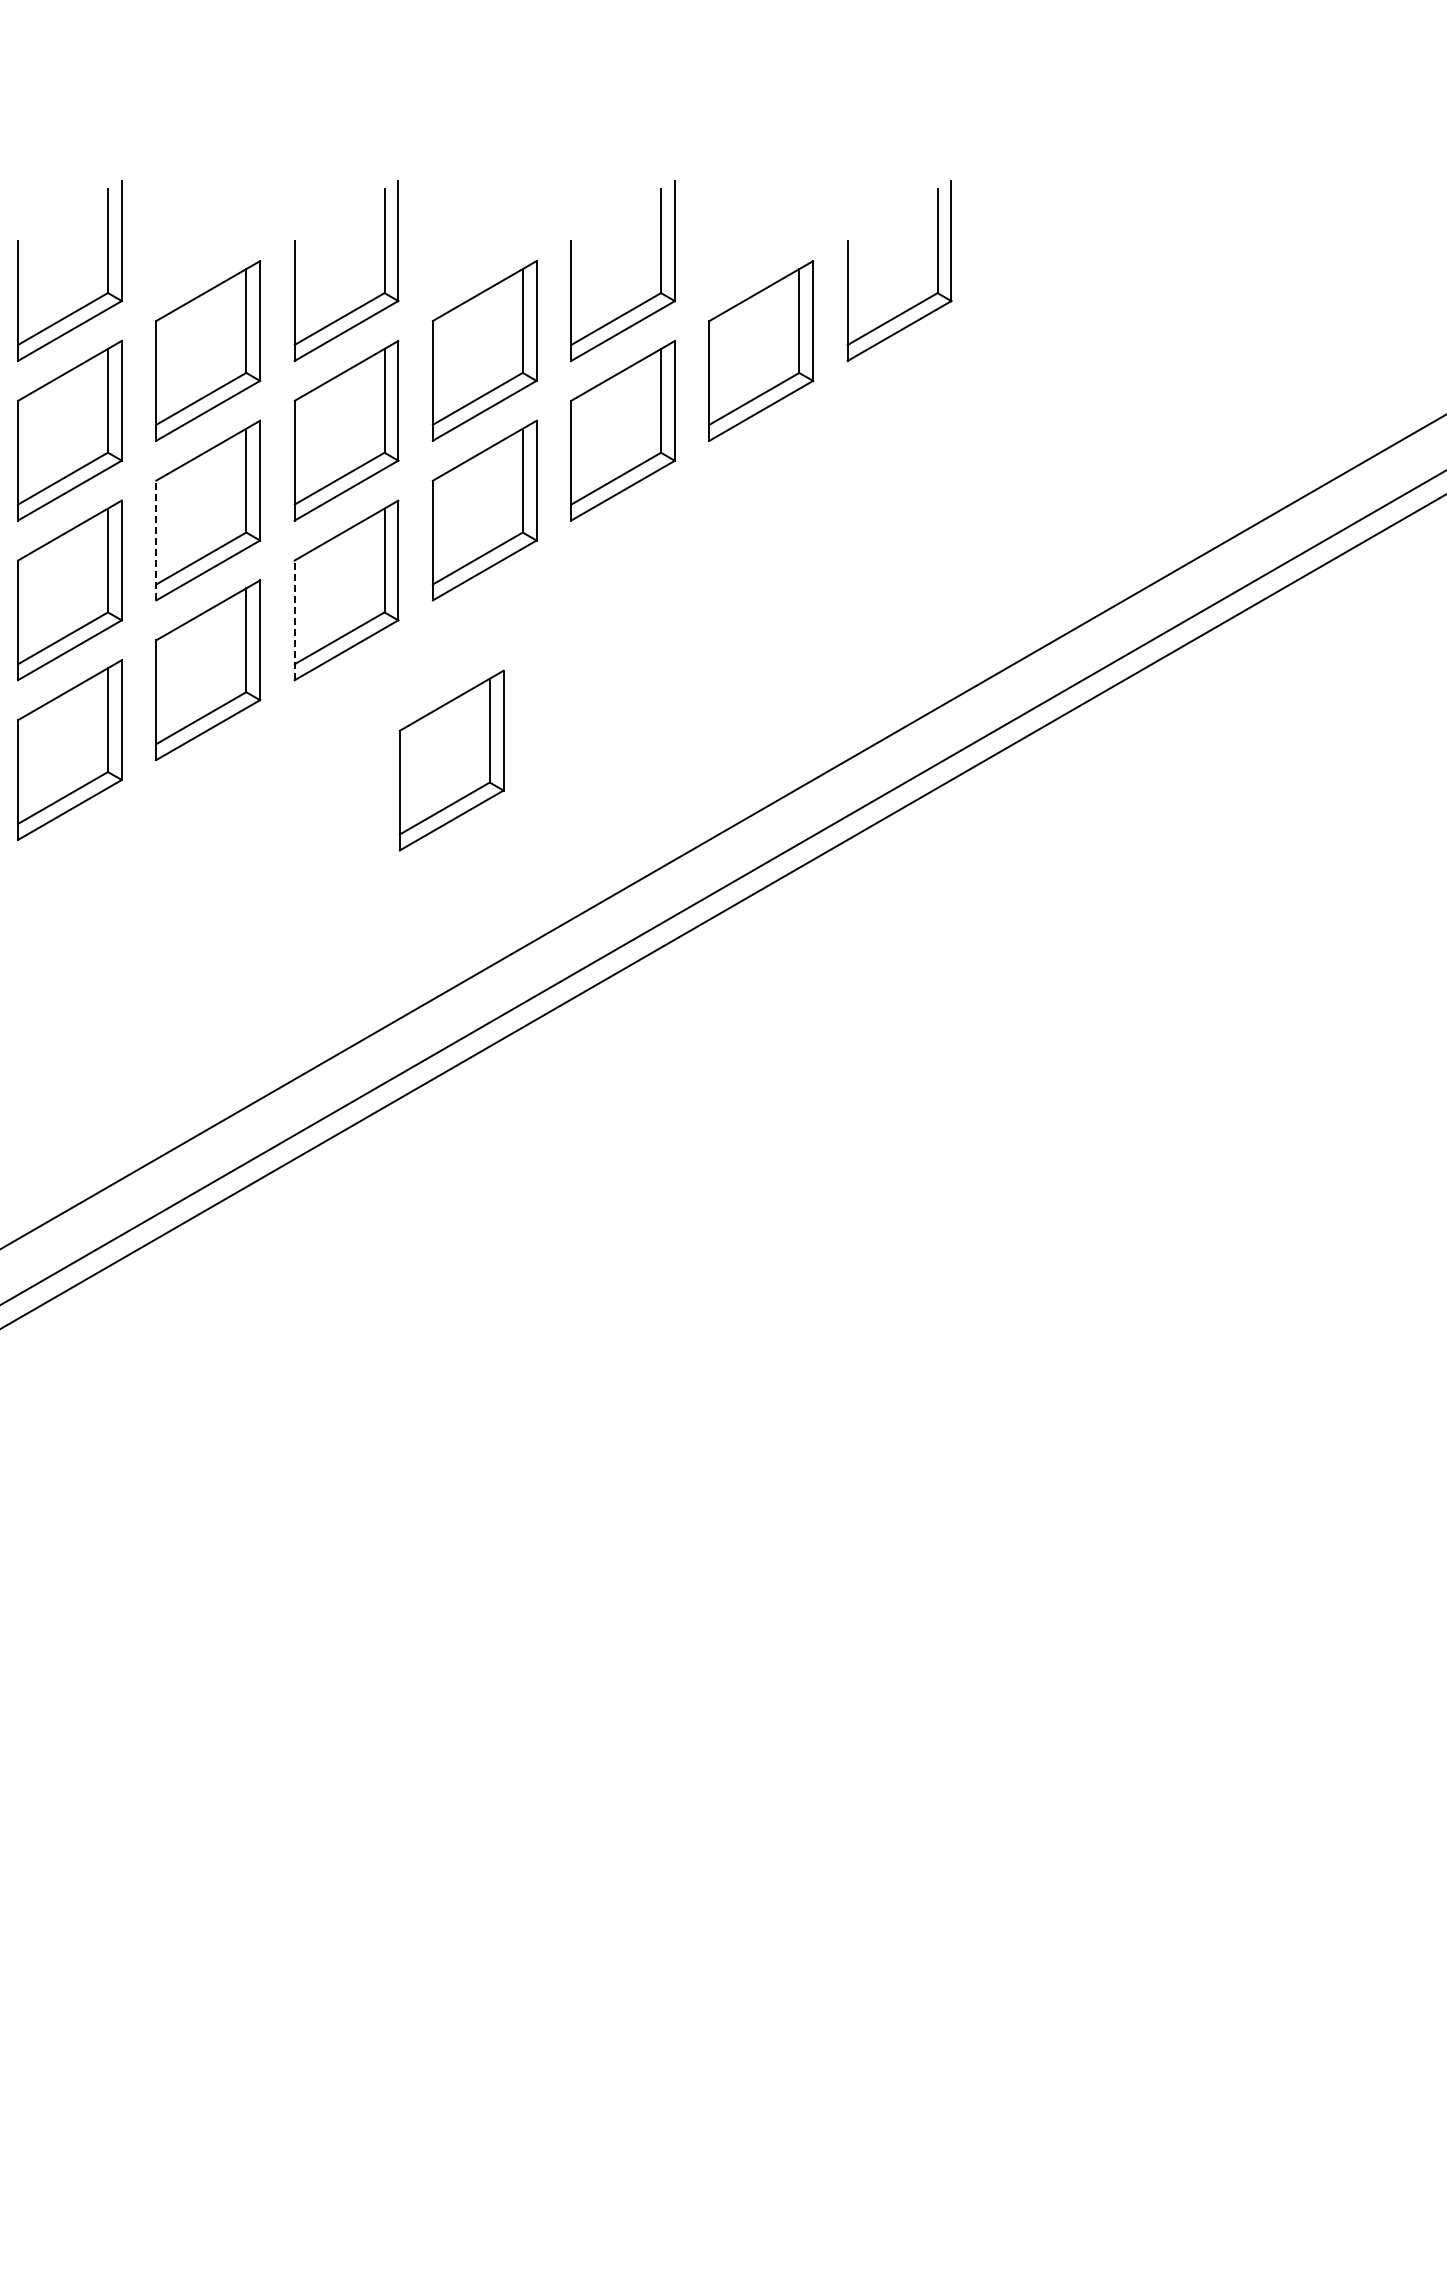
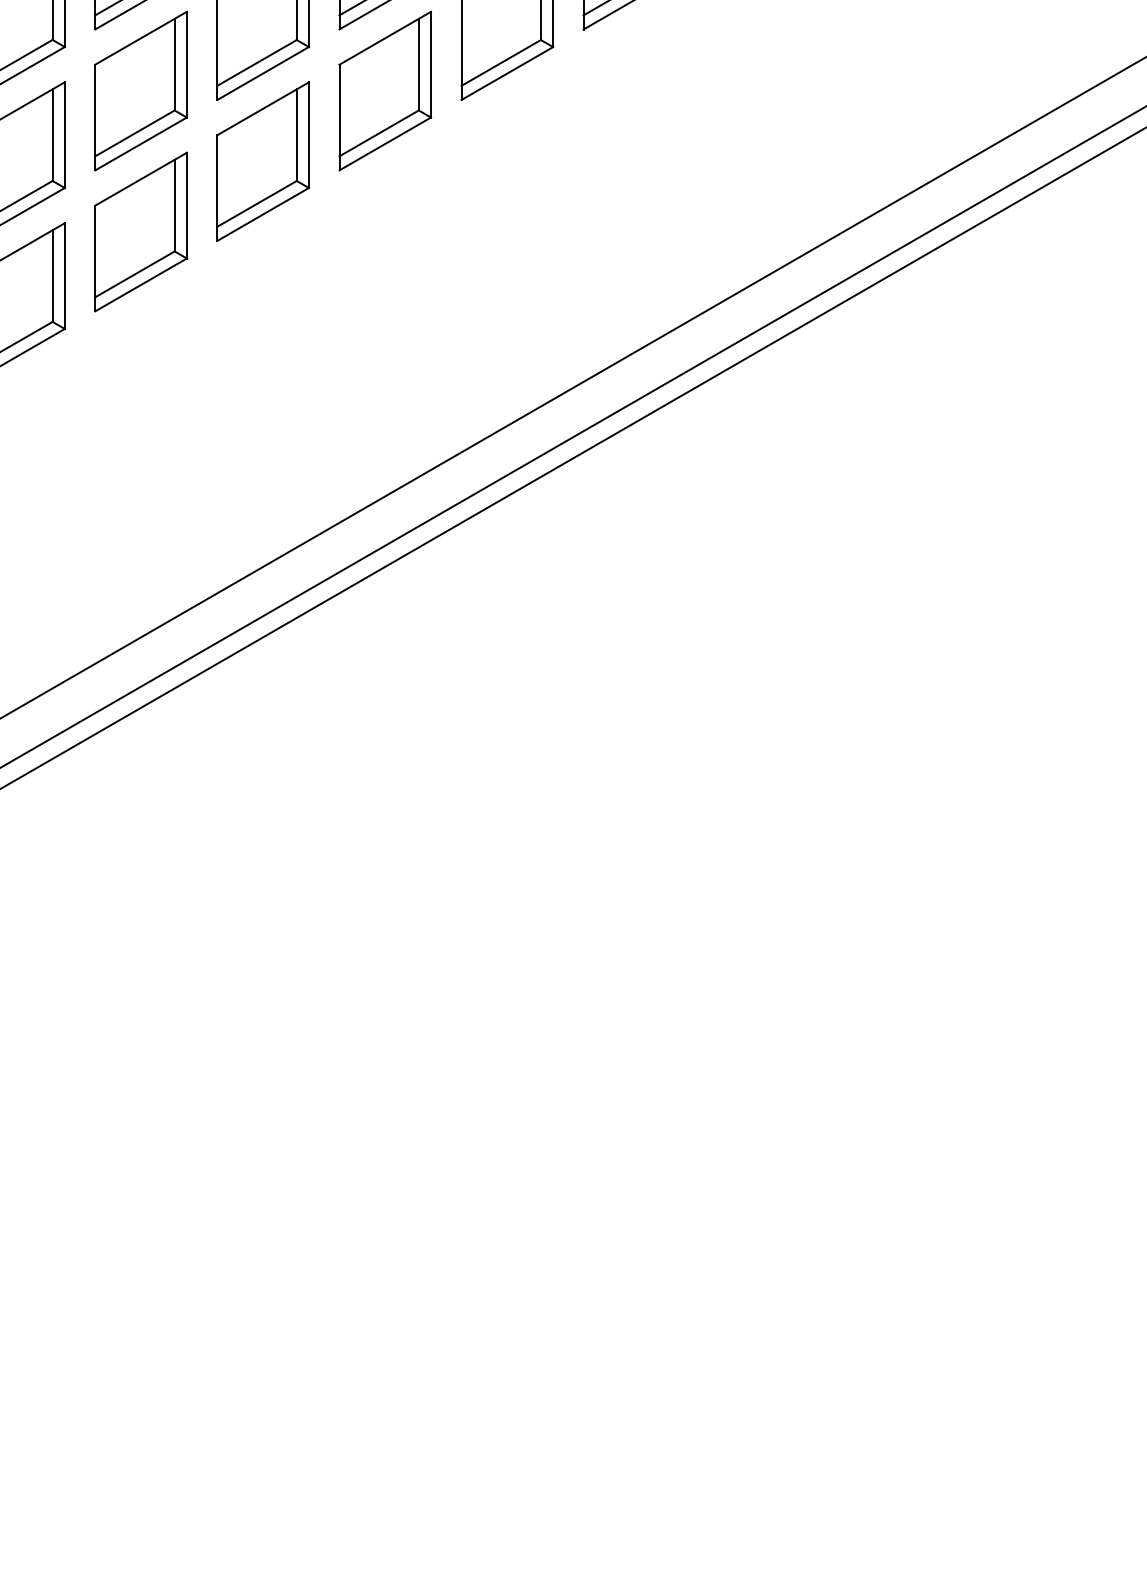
line: (156, 540) -> (95, 117), dashed -> solid
line: (294, 620) -> (217, 188), dashed -> solid
part: (451, 760) -> (355, 311), removed

